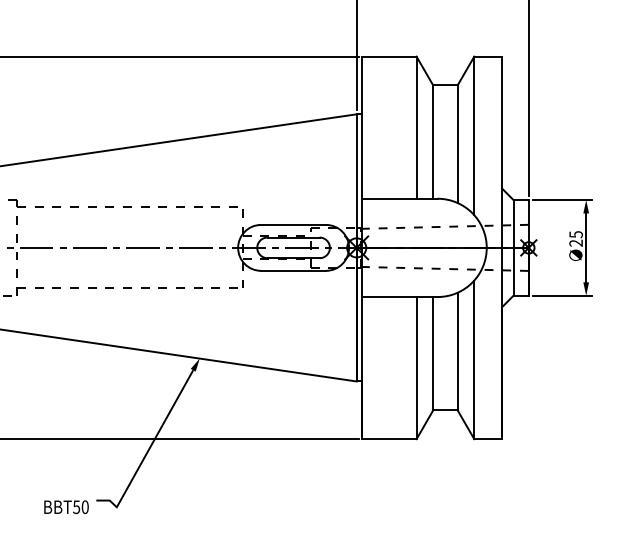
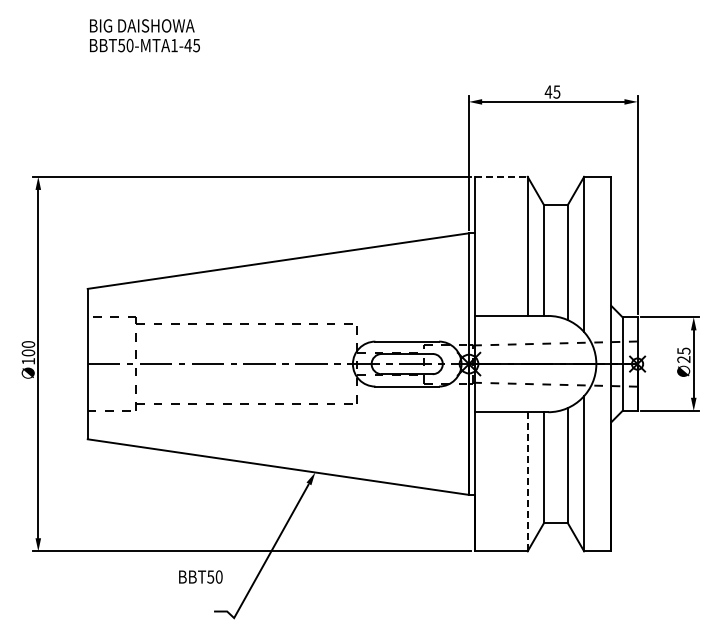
line: (389, 56) -> (501, 176), solid -> dashed
line: (416, 367) -> (527, 481), solid -> dashed
text: (66, 506) -> (200, 576), moved

